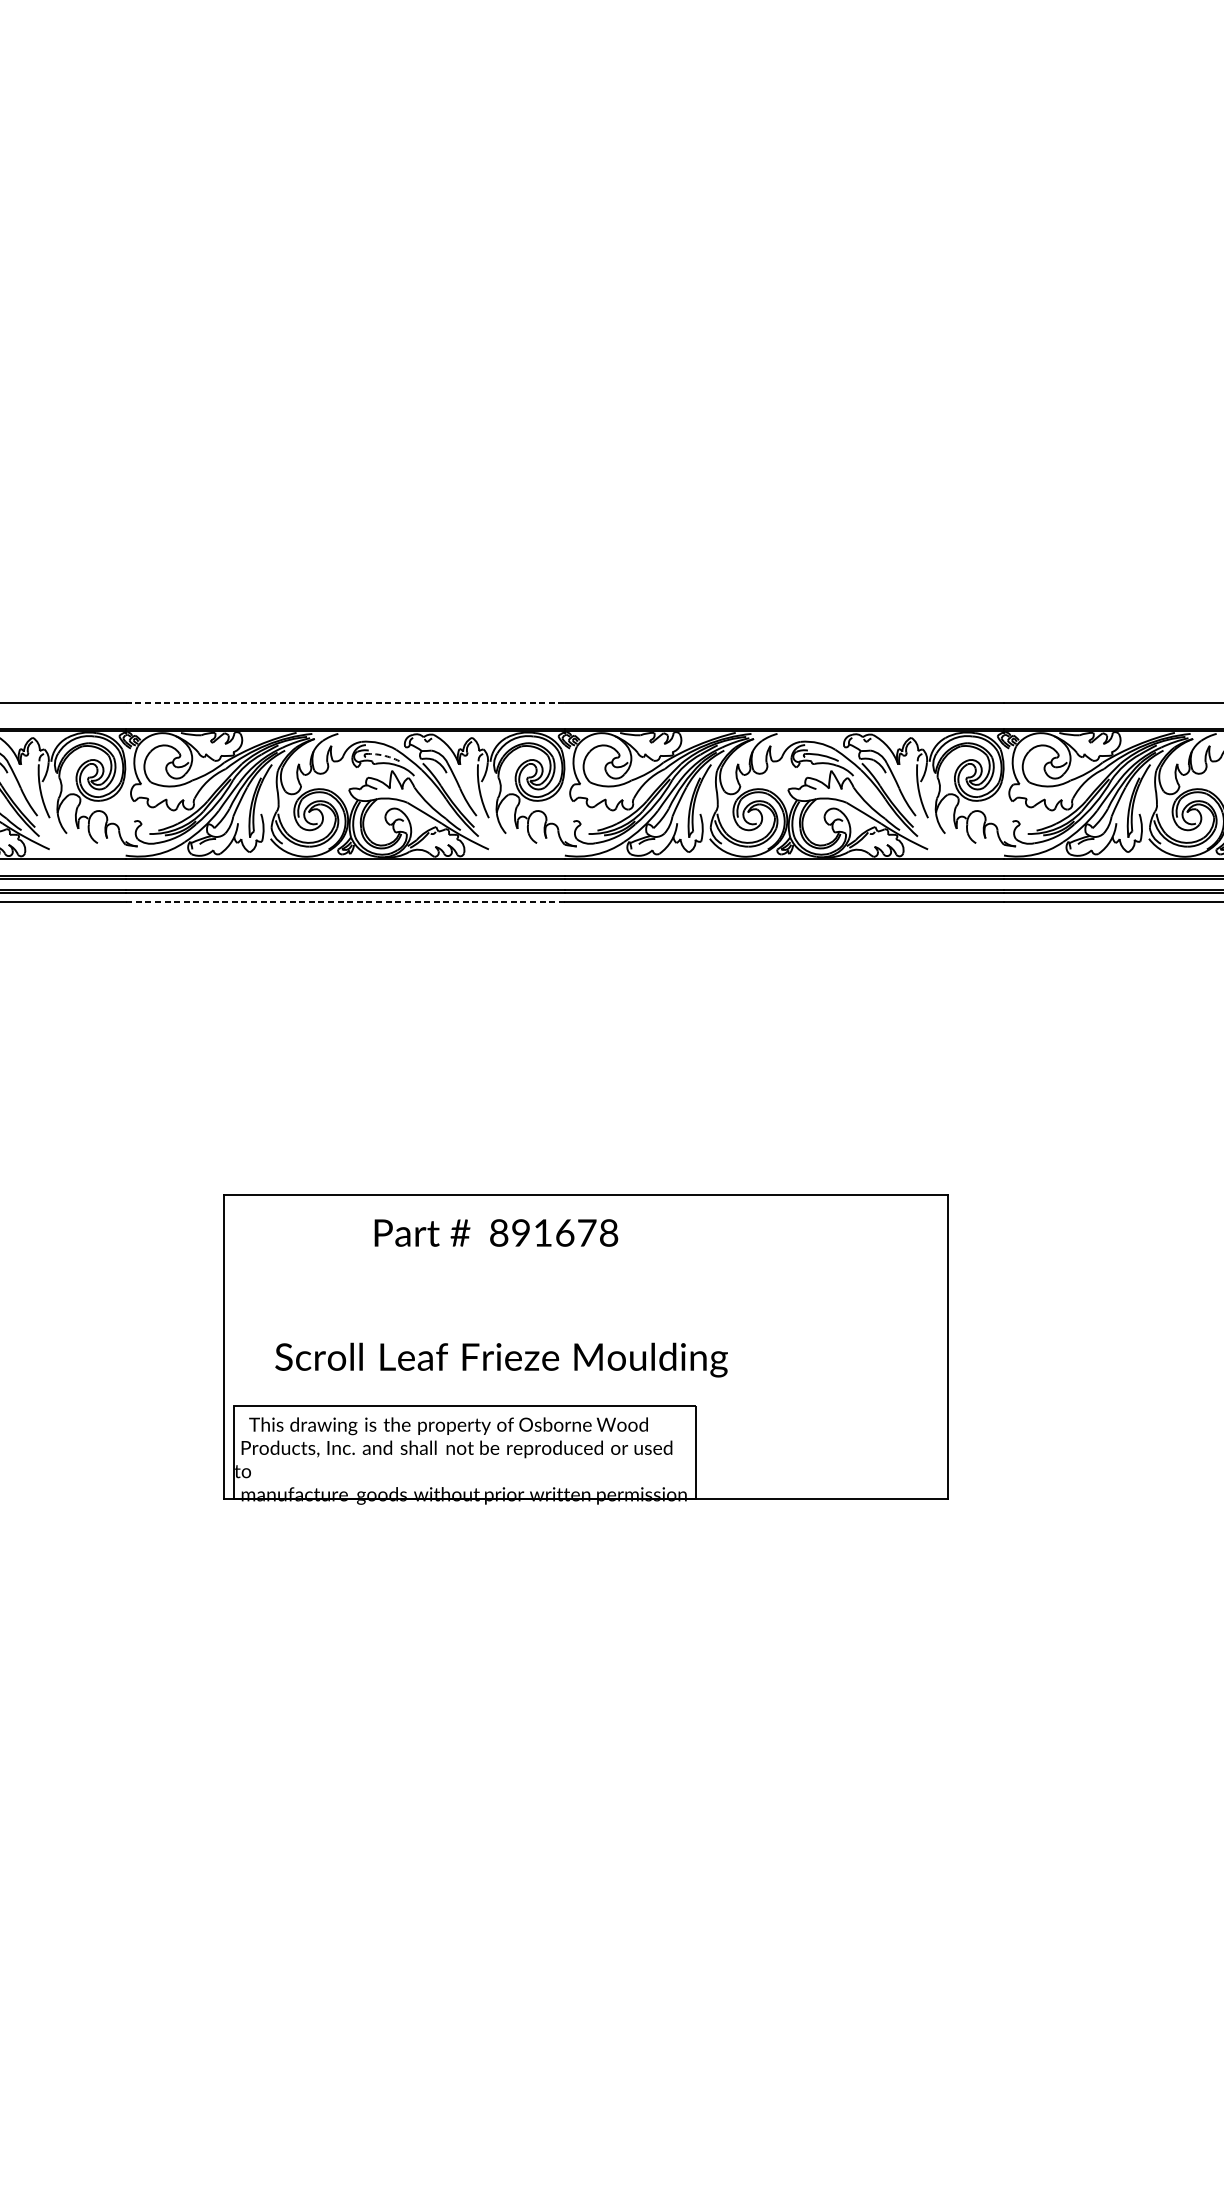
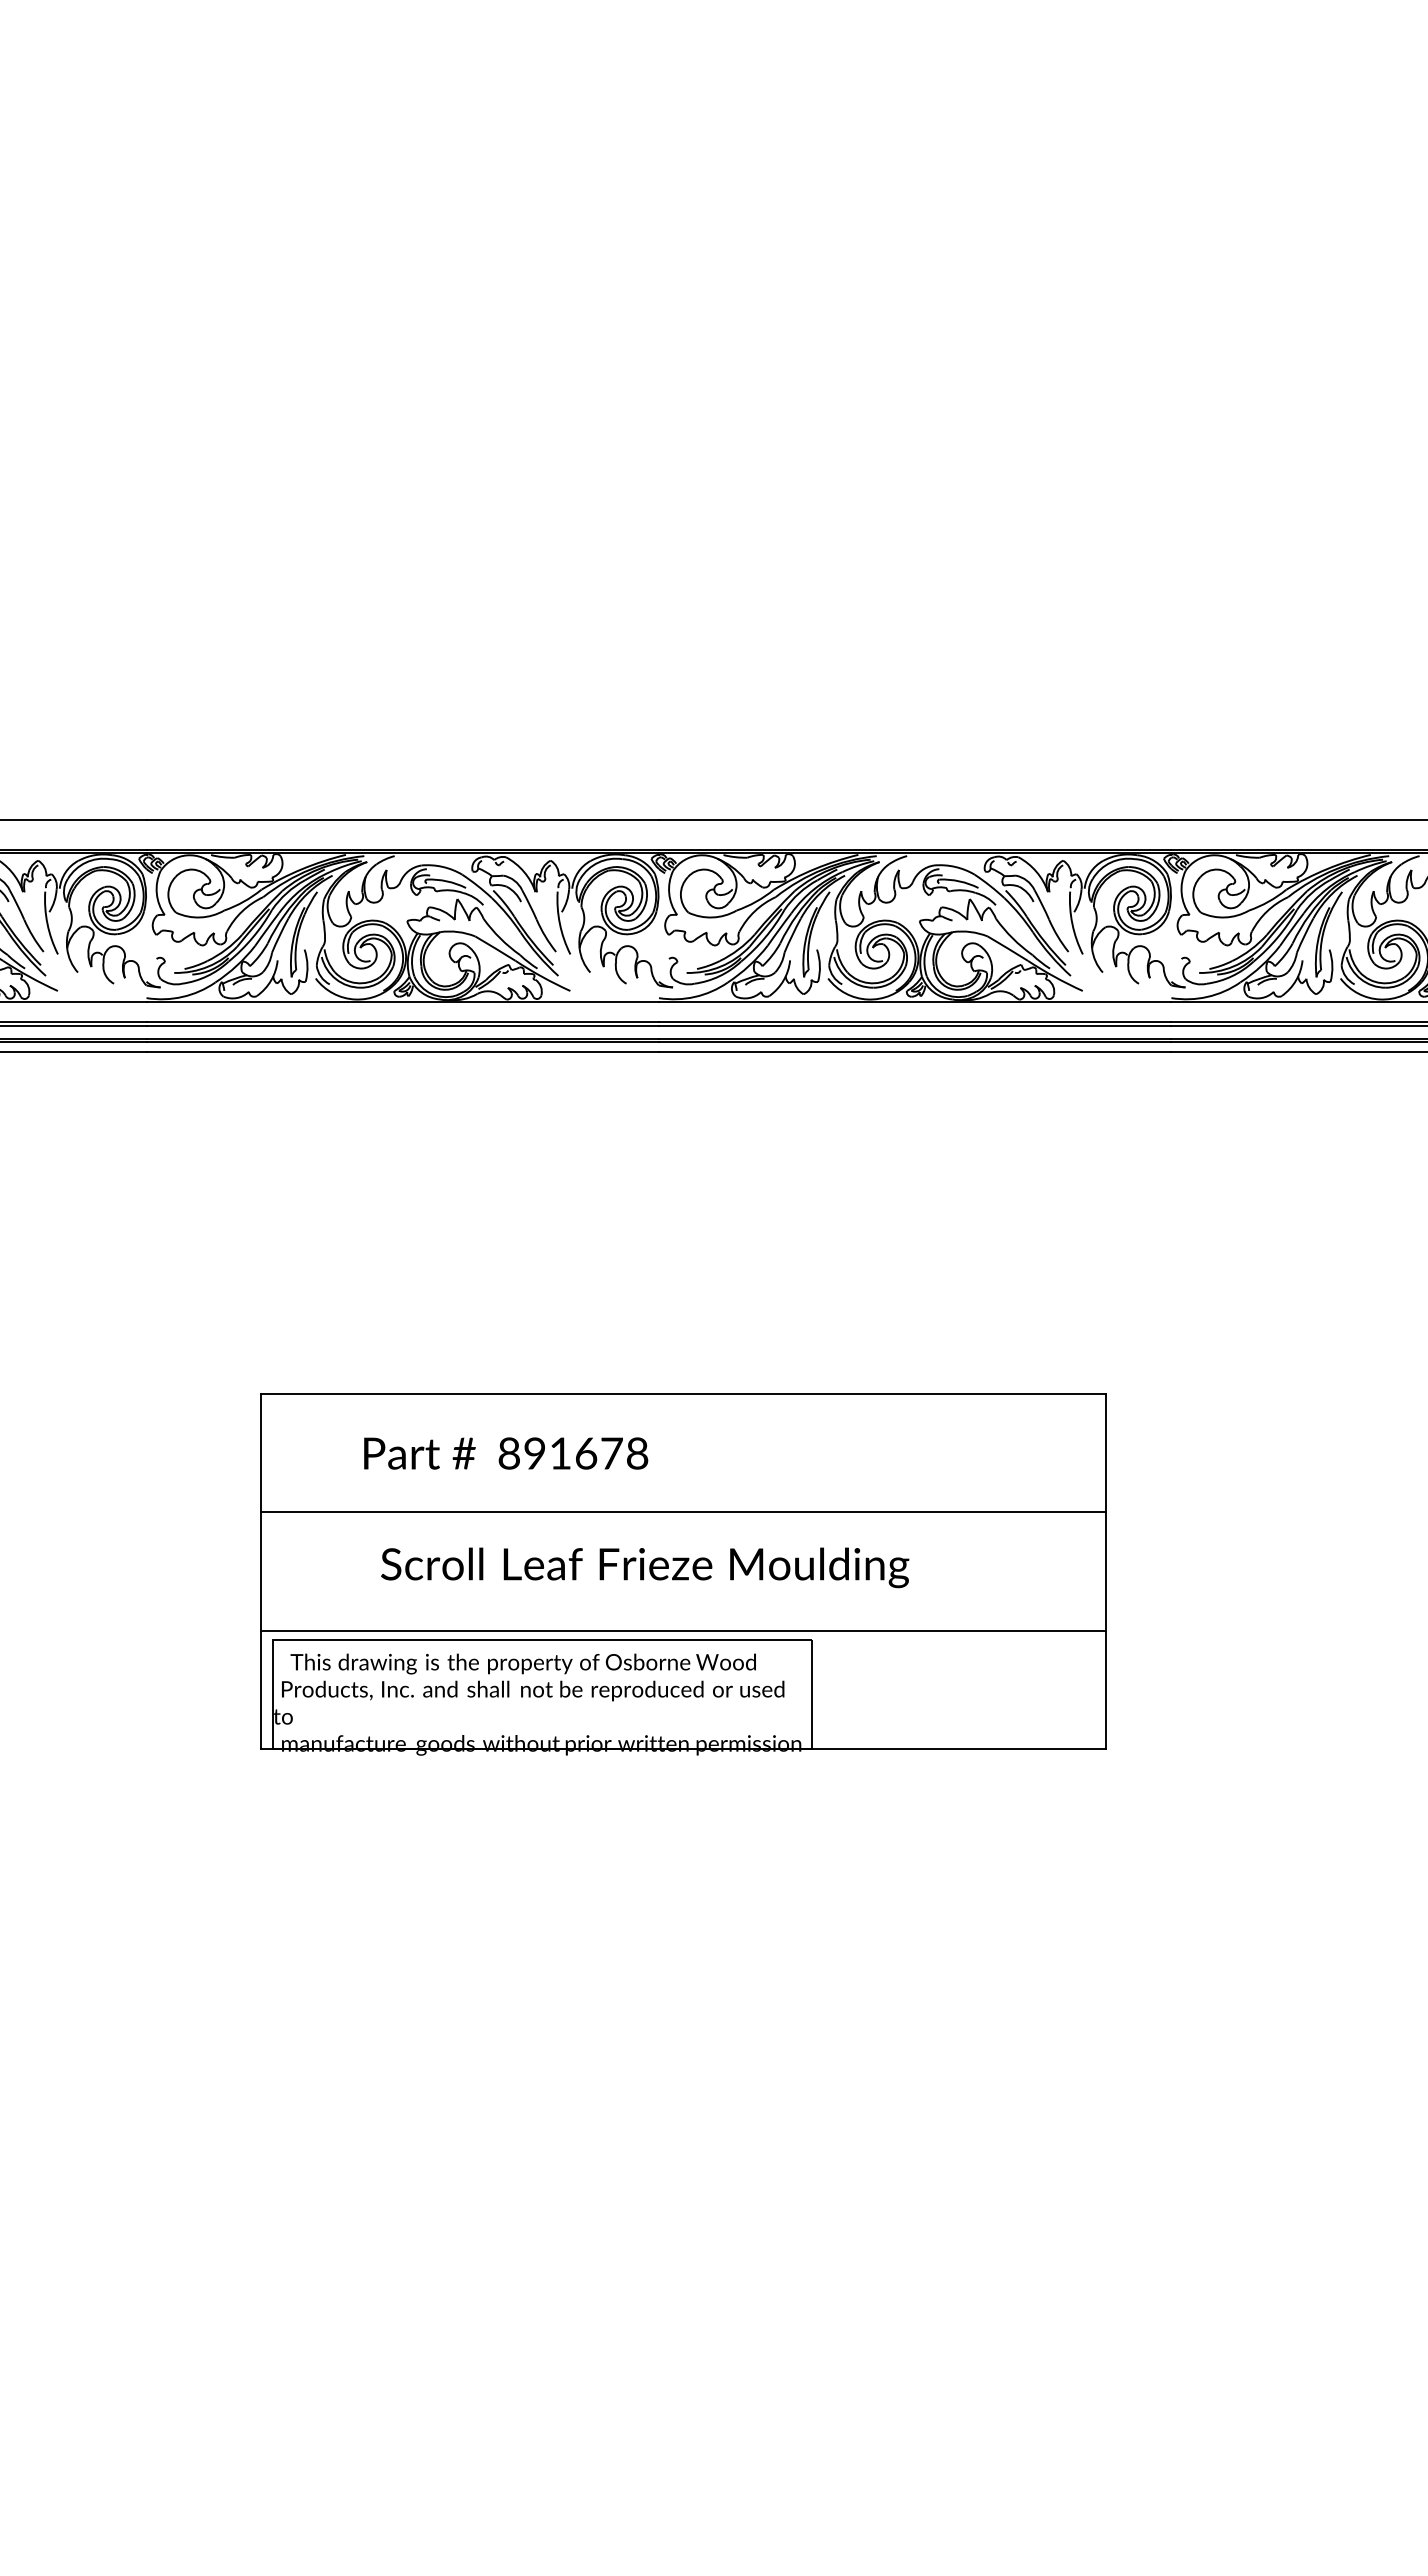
line: (345, 703) -> (403, 820), dashed -> solid
arc: (383, 755) -> (447, 881), dashed -> solid
line: (345, 902) -> (402, 1052), dashed -> solid
text: (496, 1232) -> (506, 1453), moved
line: (585, 1296) -> (683, 1512), added
text: (501, 1359) -> (645, 1567), moved
line: (585, 1397) -> (683, 1630), added

